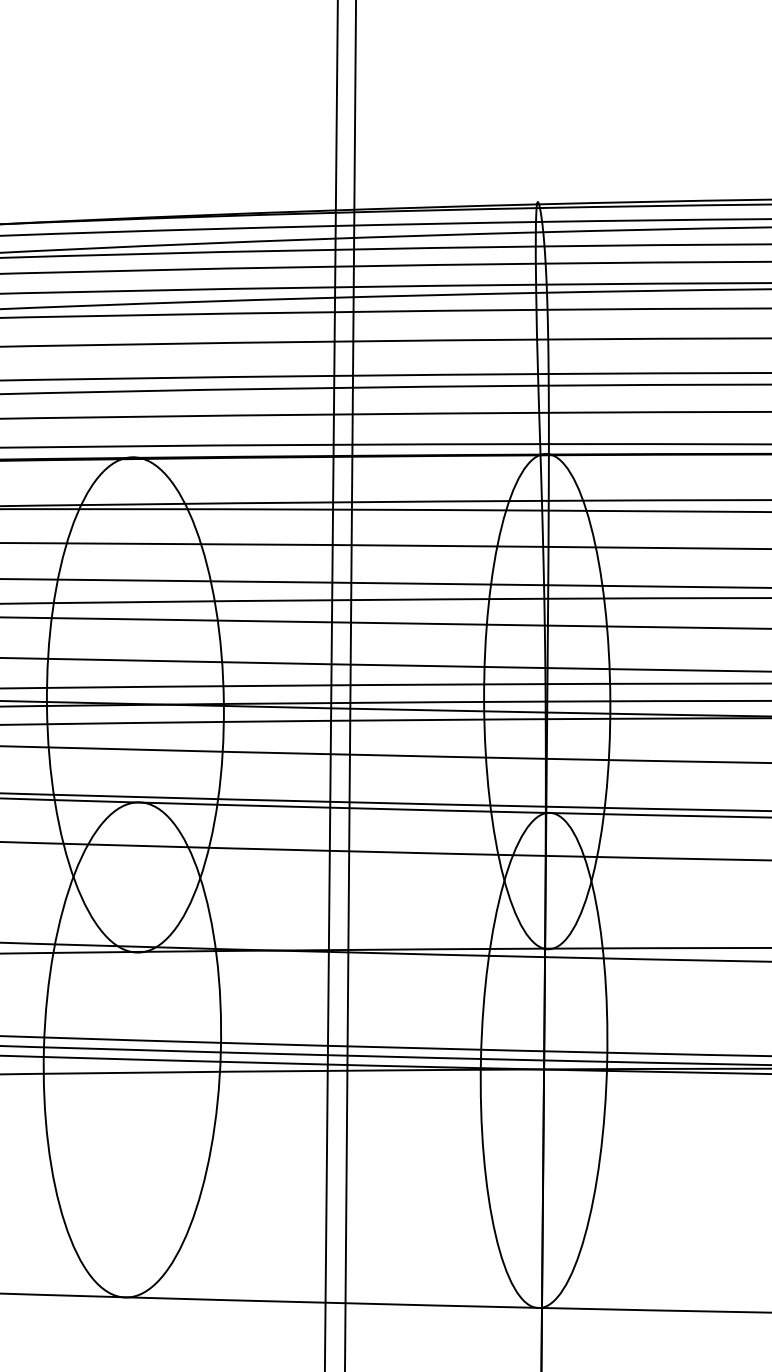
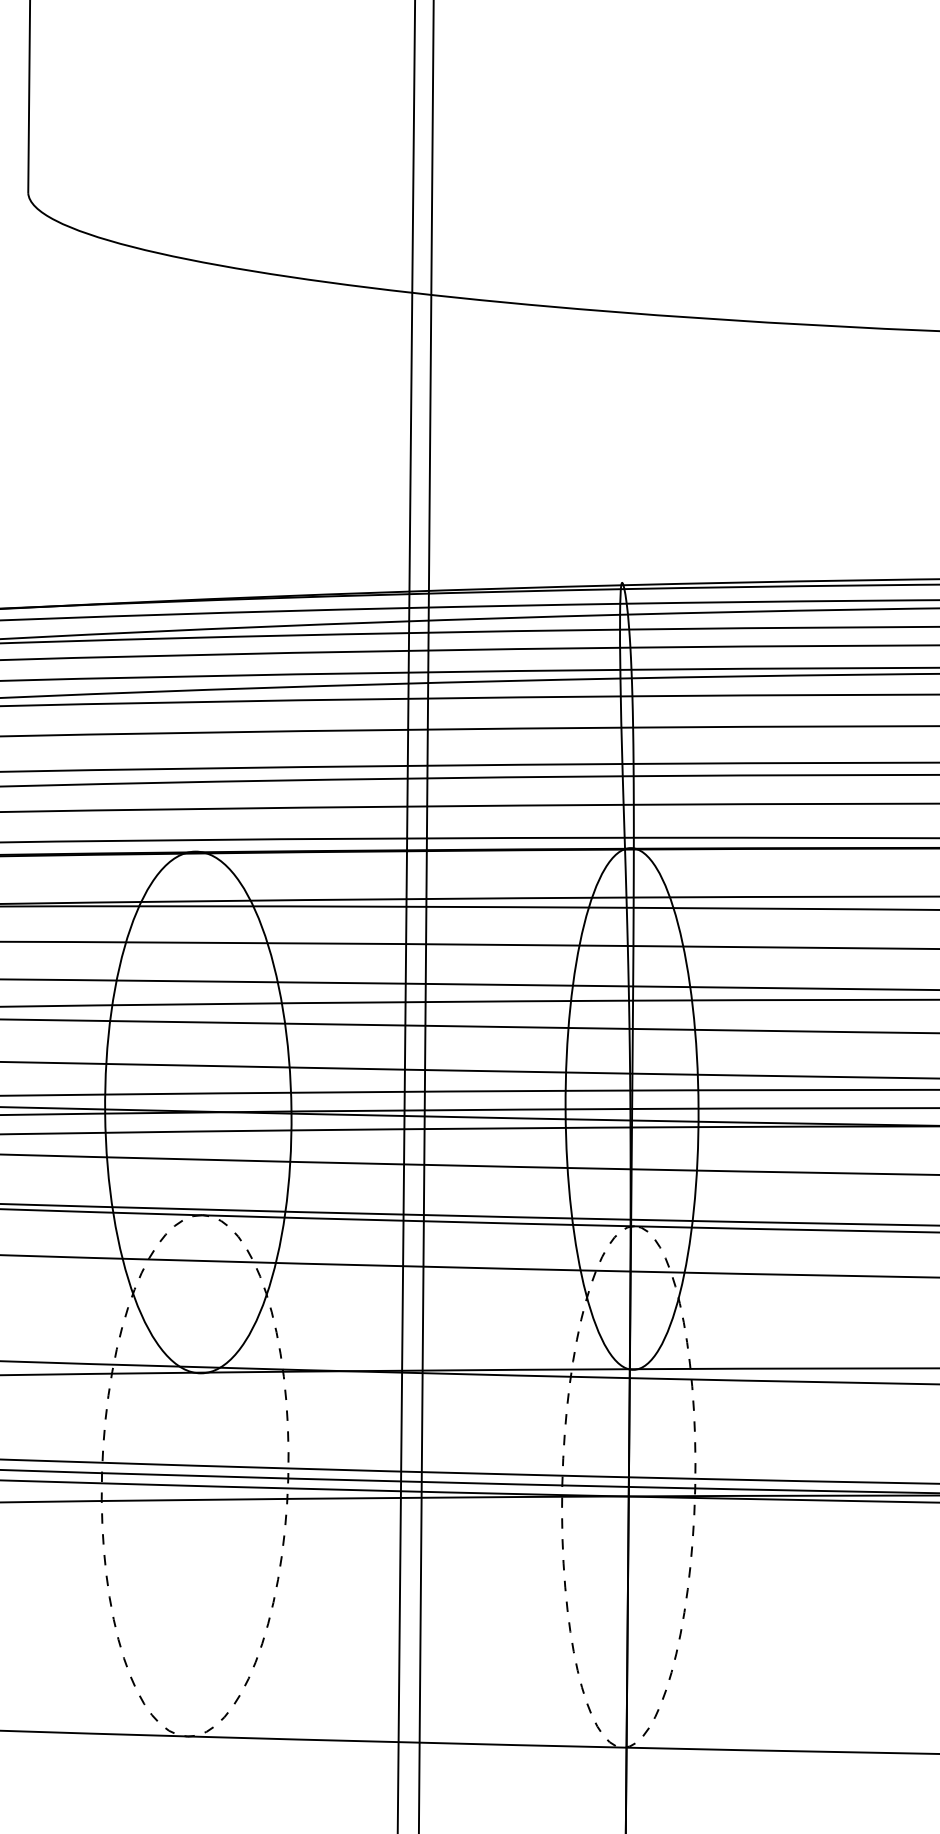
circle: (131, 1049) -> (194, 1475), solid -> dashed
circle: (543, 1060) -> (628, 1486), solid -> dashed

